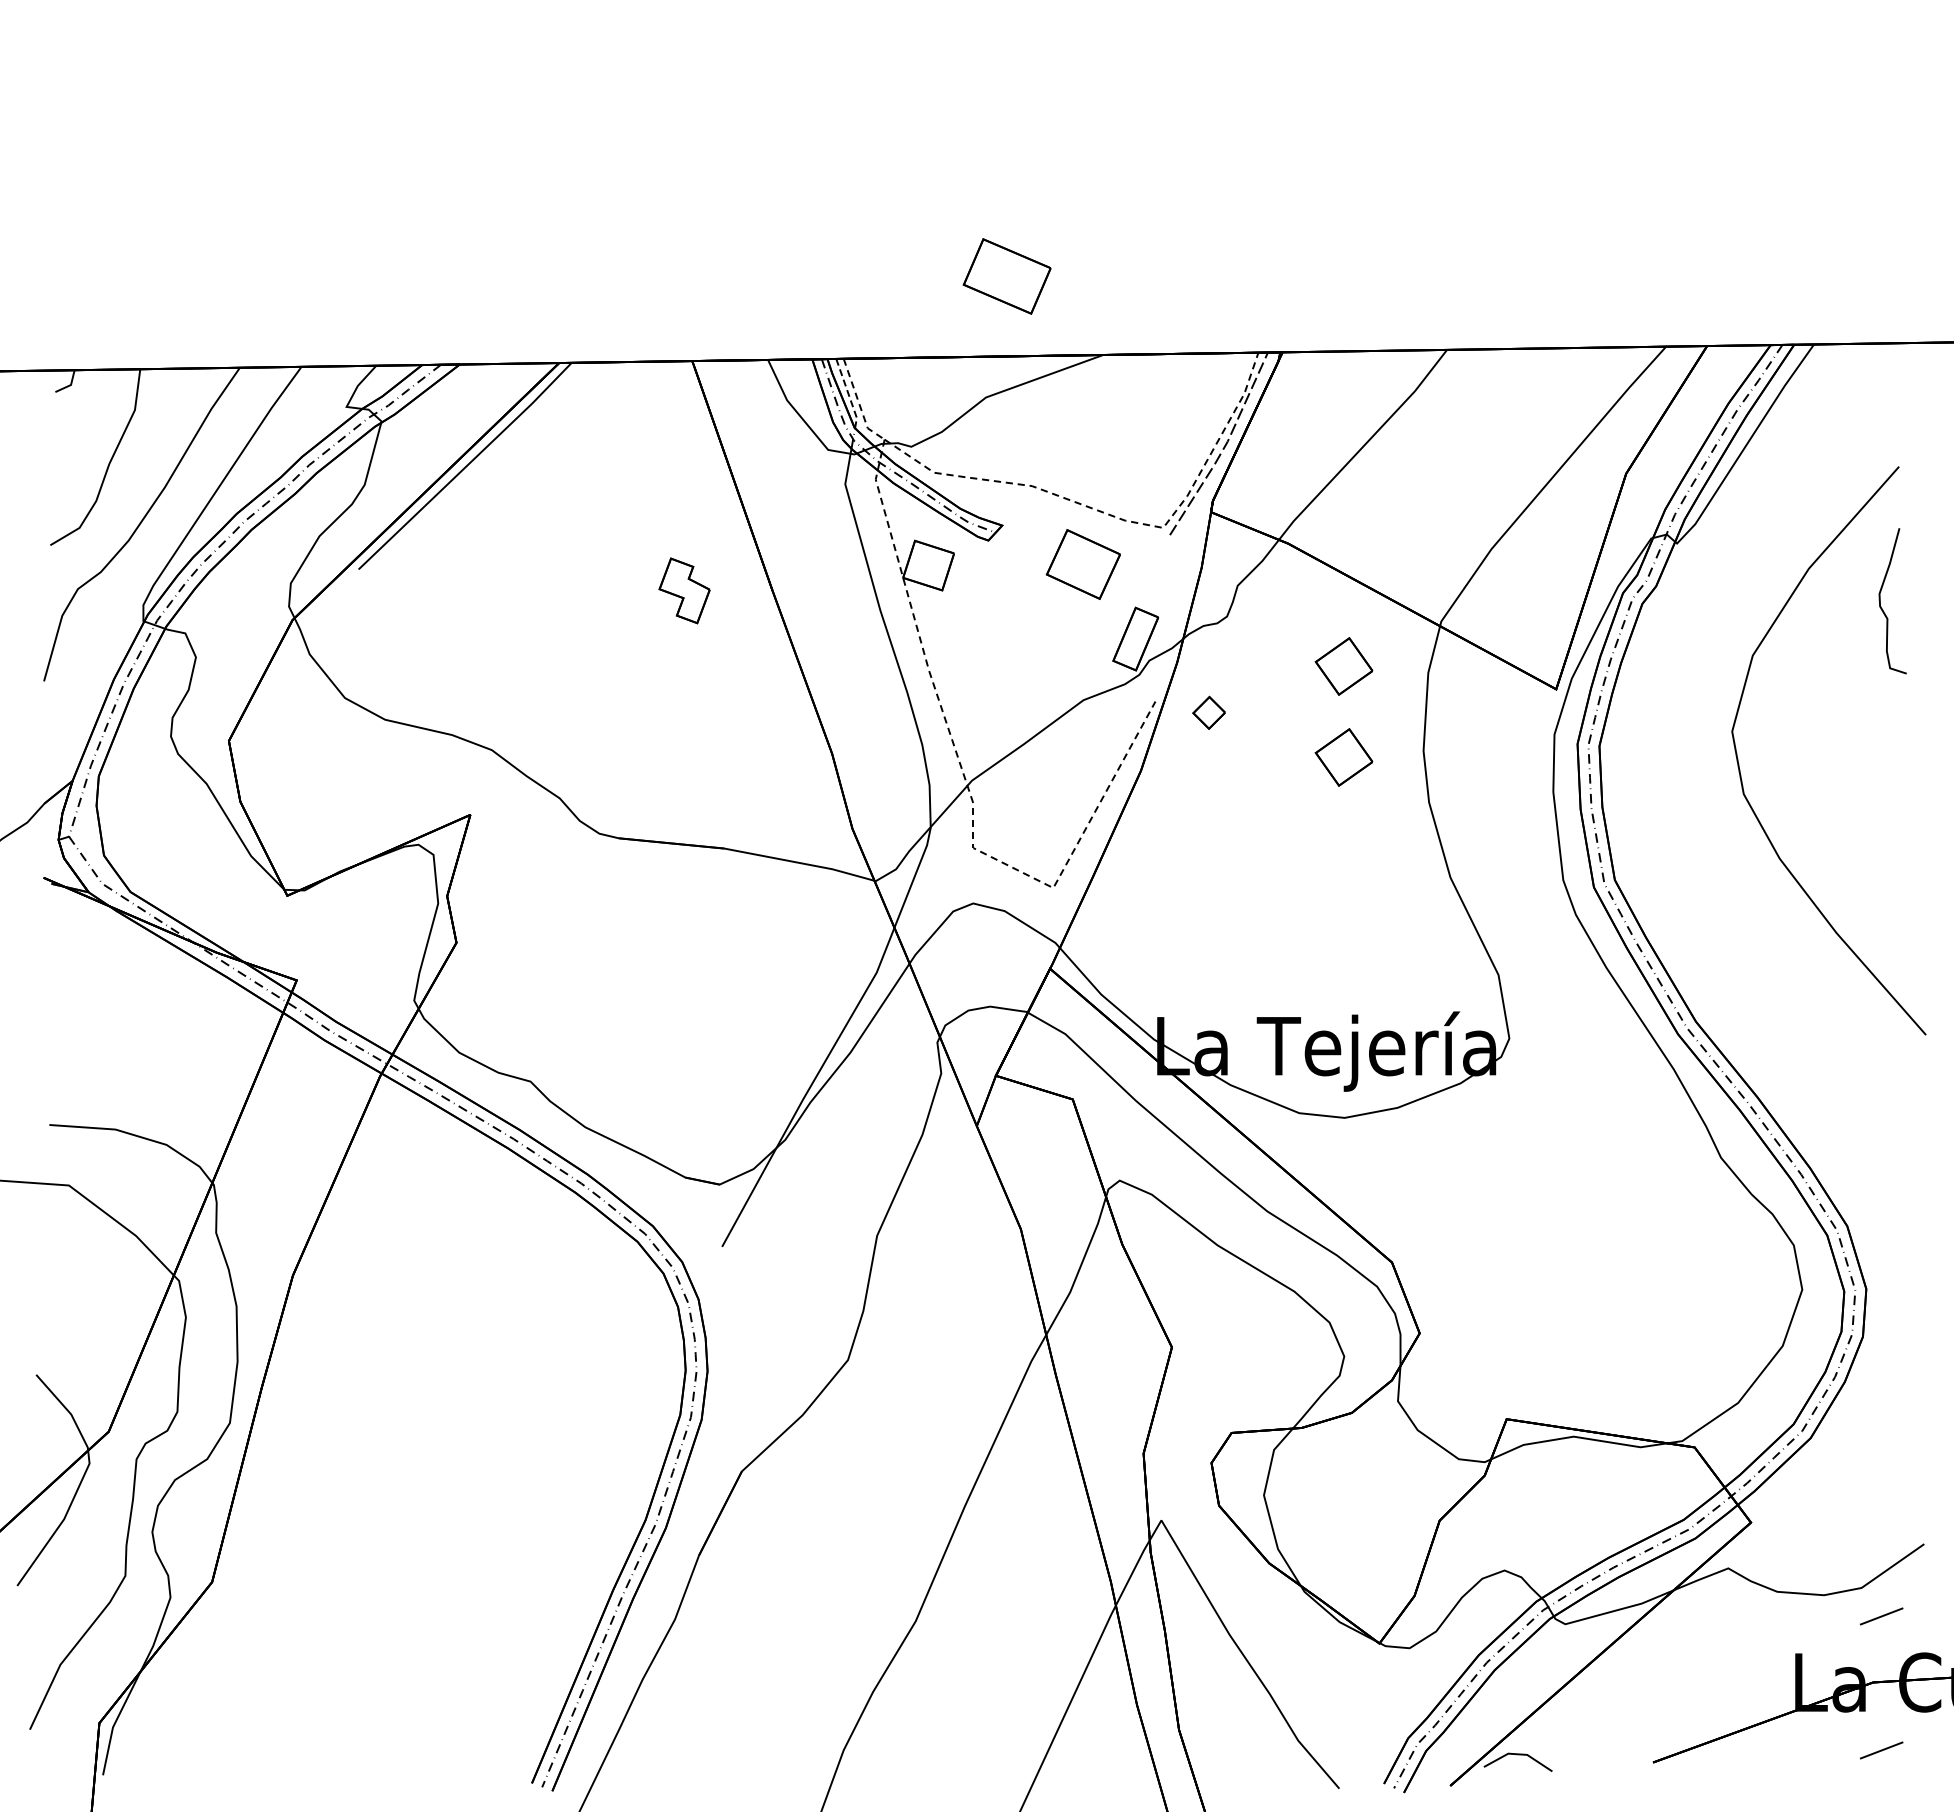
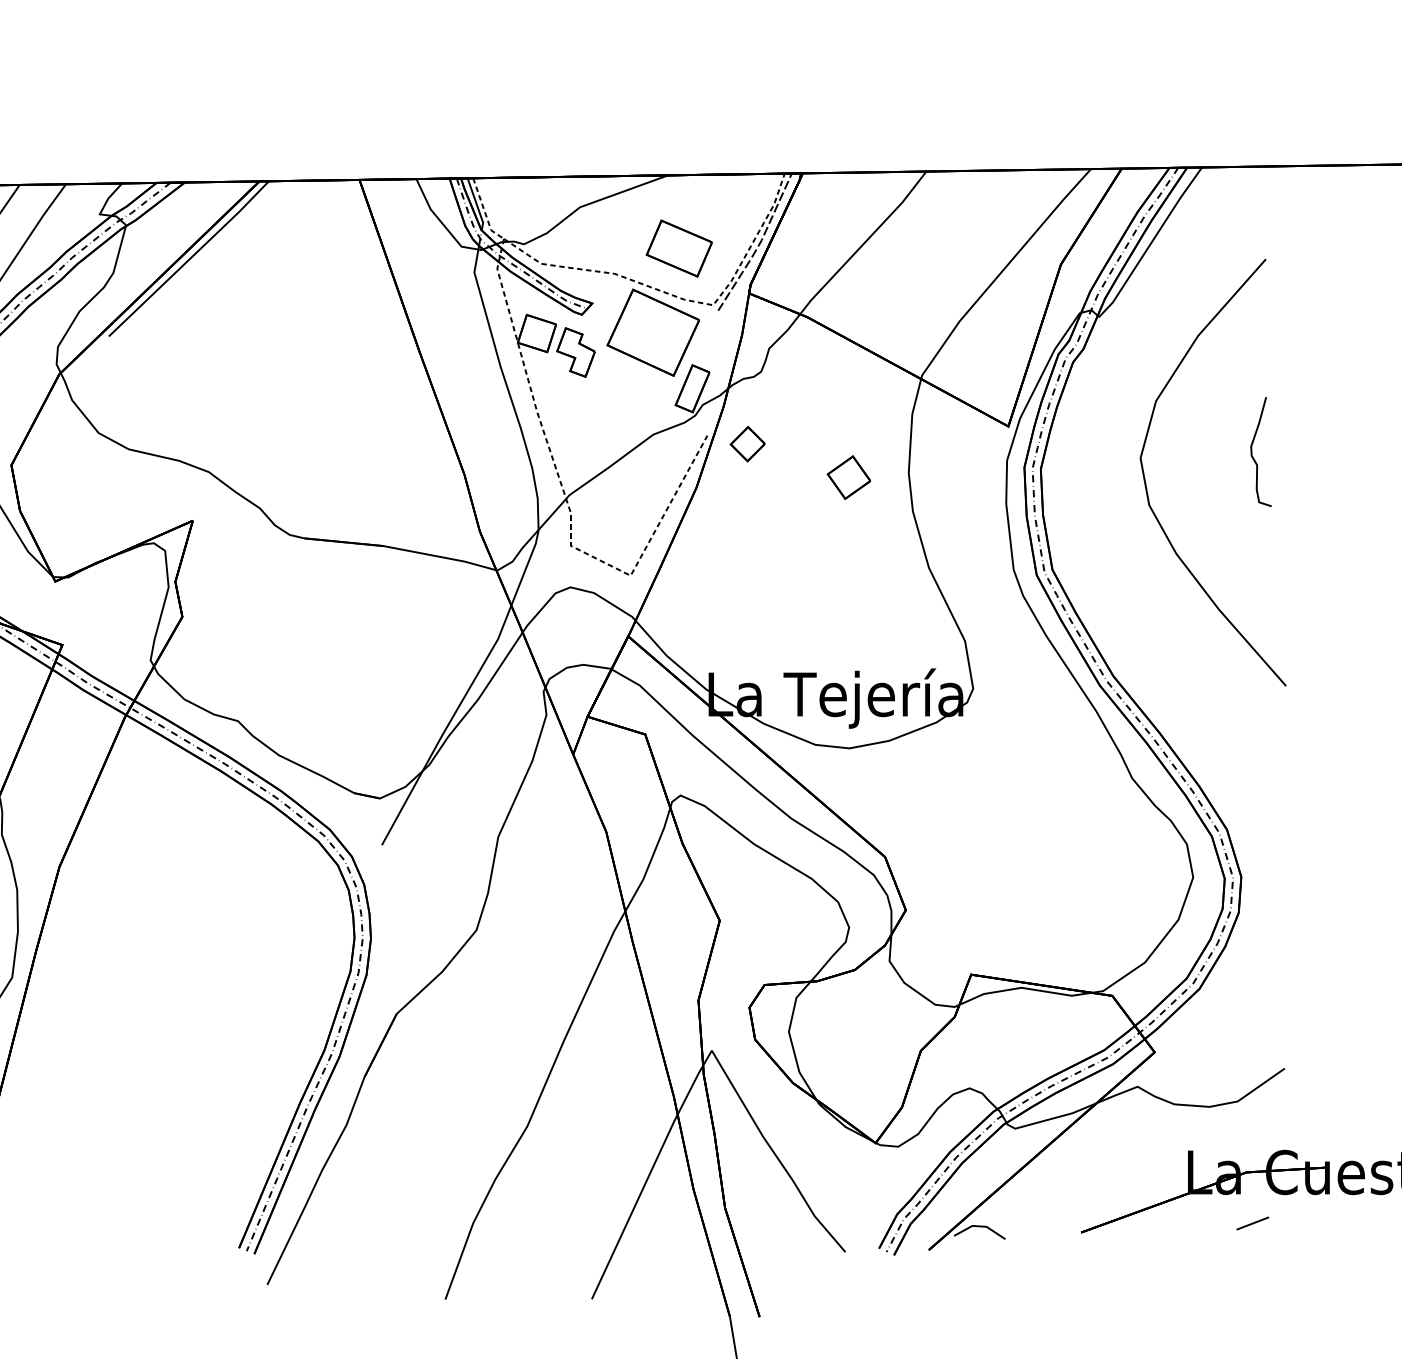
part: (1006, 276) -> (678, 248), moved
line: (848, 393) -> (476, 204), dashed -> solid
part: (1083, 564) -> (653, 332), size x1.67
part: (684, 590) -> (575, 352), moved
curve: (1880, 601) -> (1251, 452), moved
part: (1343, 666) -> (848, 409), removed
part: (1208, 712) -> (747, 443), size x1.43
line: (1881, 1616) -> (1252, 1122), removed

